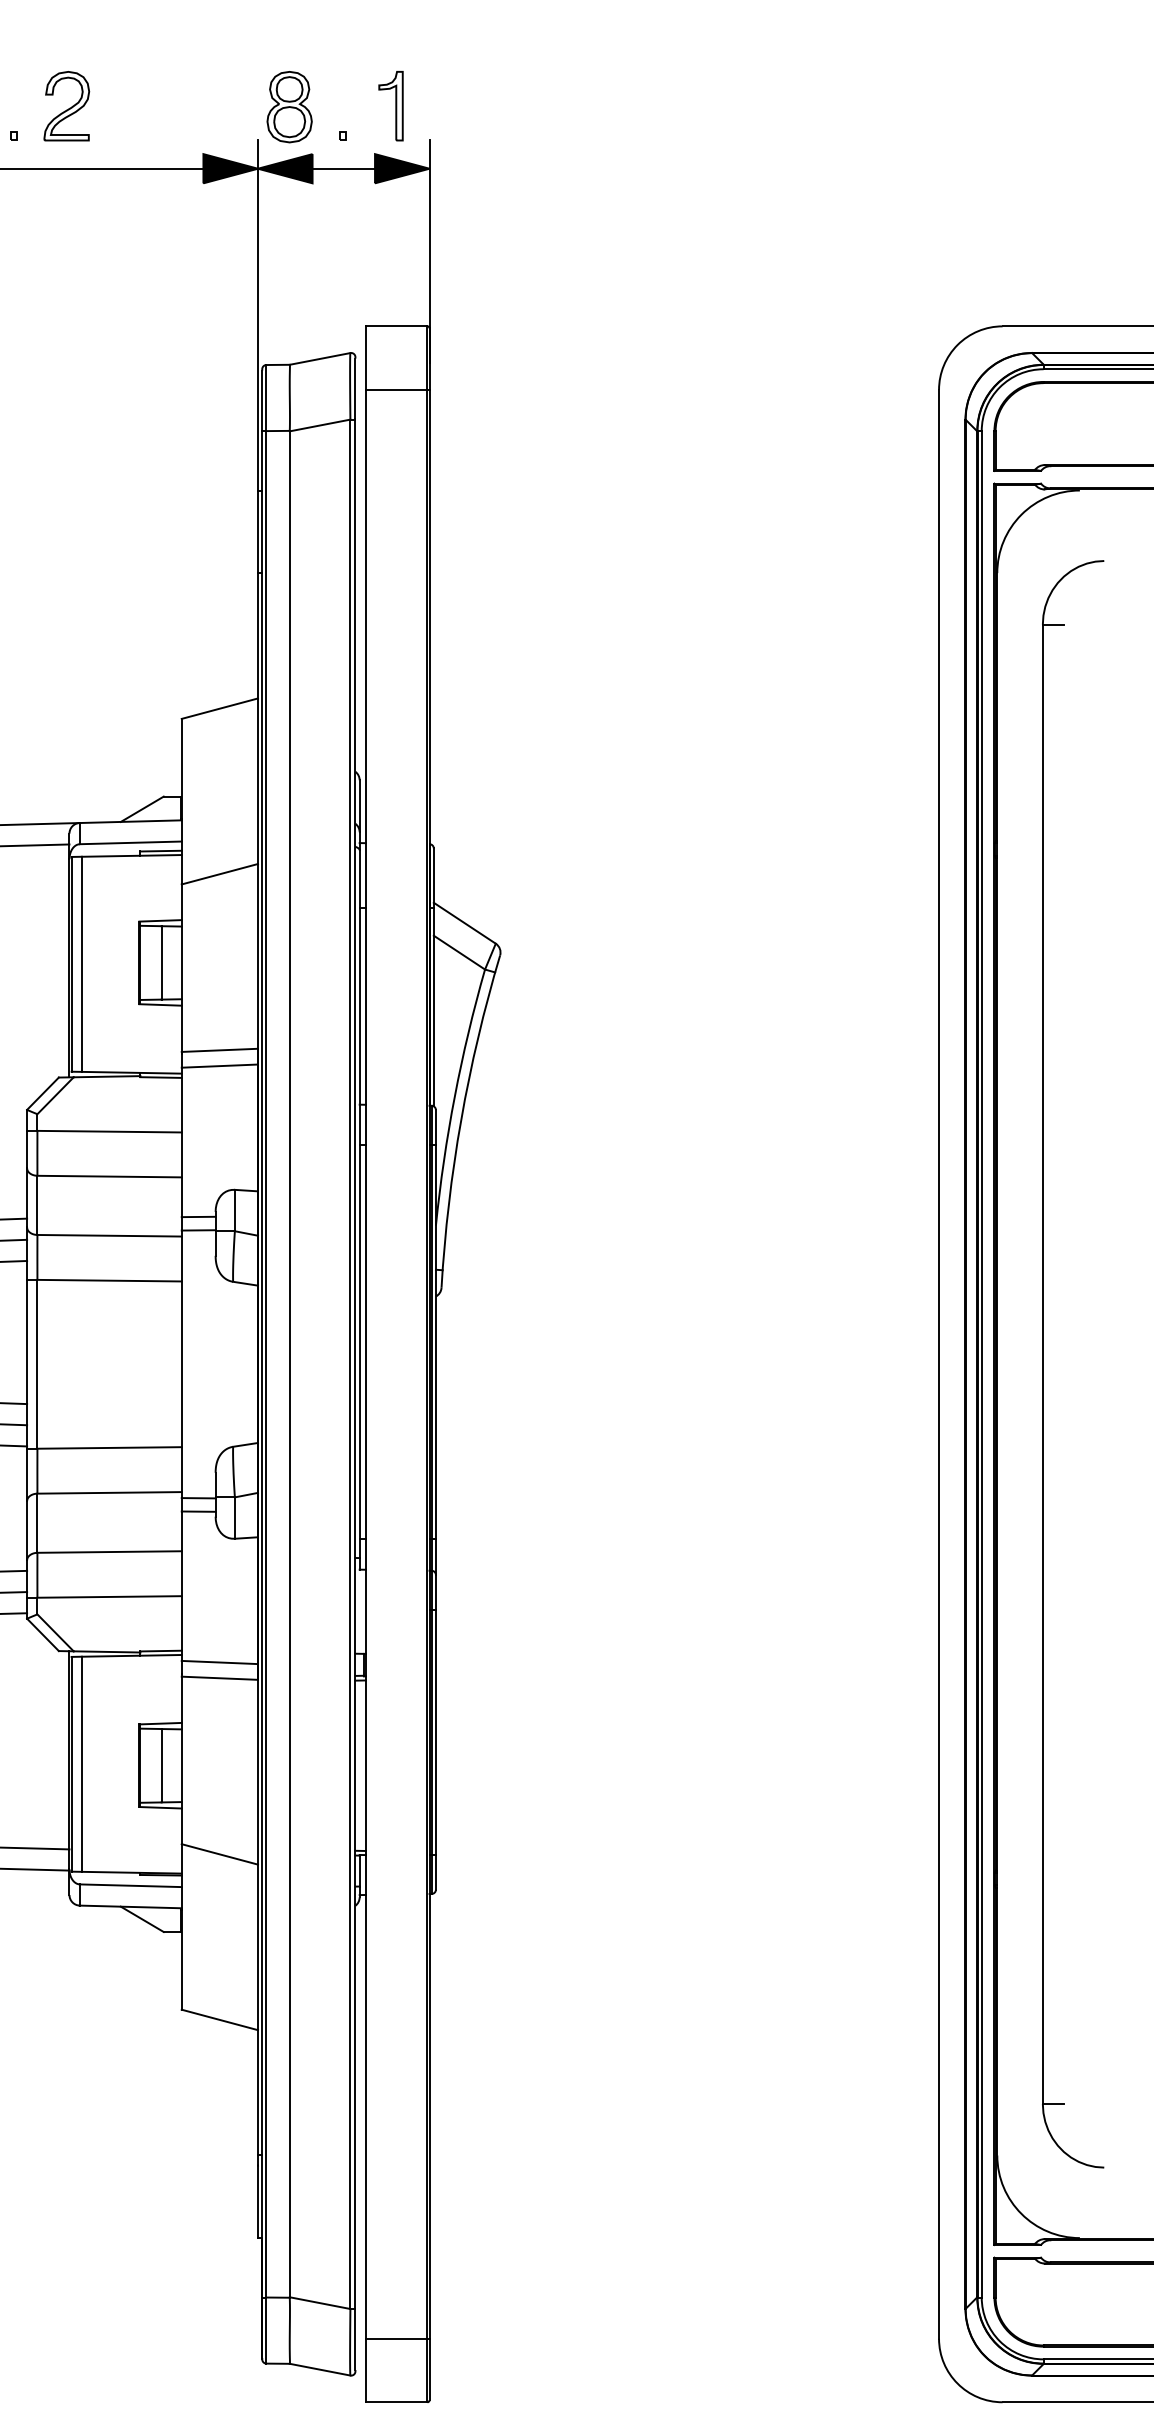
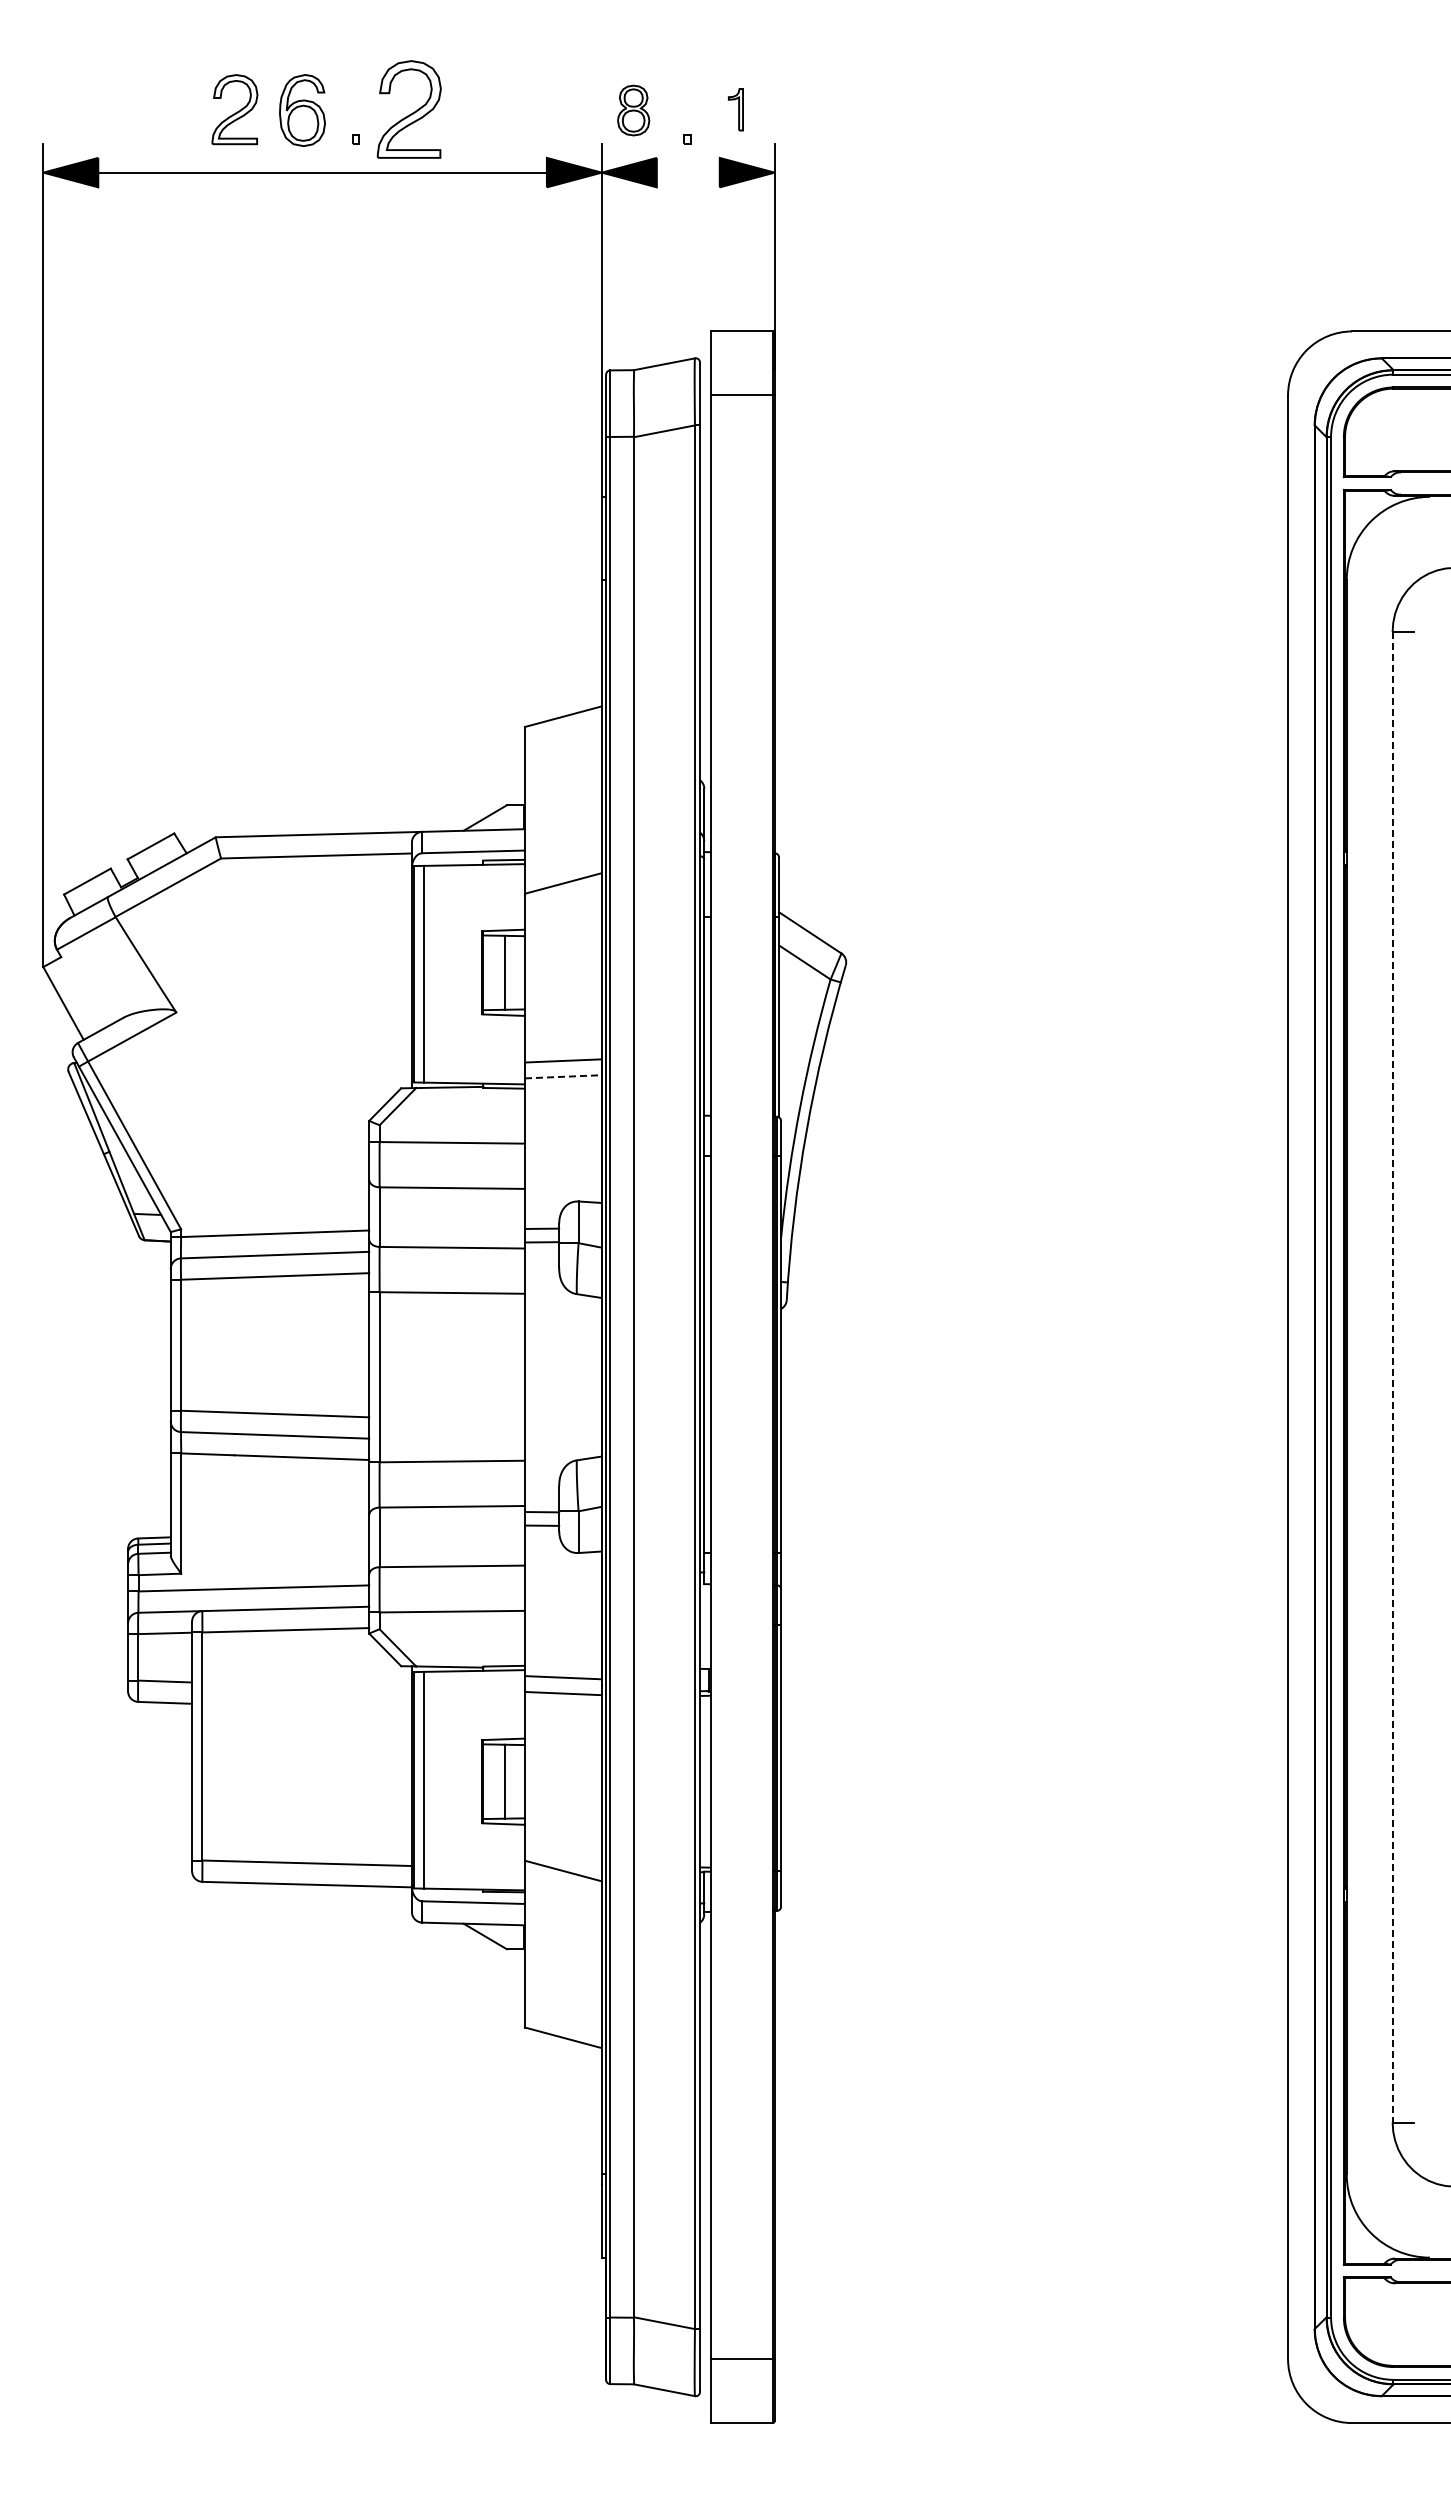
part: (66, 106) -> (408, 109), size x1.4
part: (390, 106) -> (735, 109), size x0.6
part: (289, 107) -> (633, 110), size x0.7
line: (342, 168) -> (687, 172), removed
line: (219, 1065) -> (563, 1076), solid -> dashed
line: (1042, 1364) -> (1392, 1377), solid -> dashed

